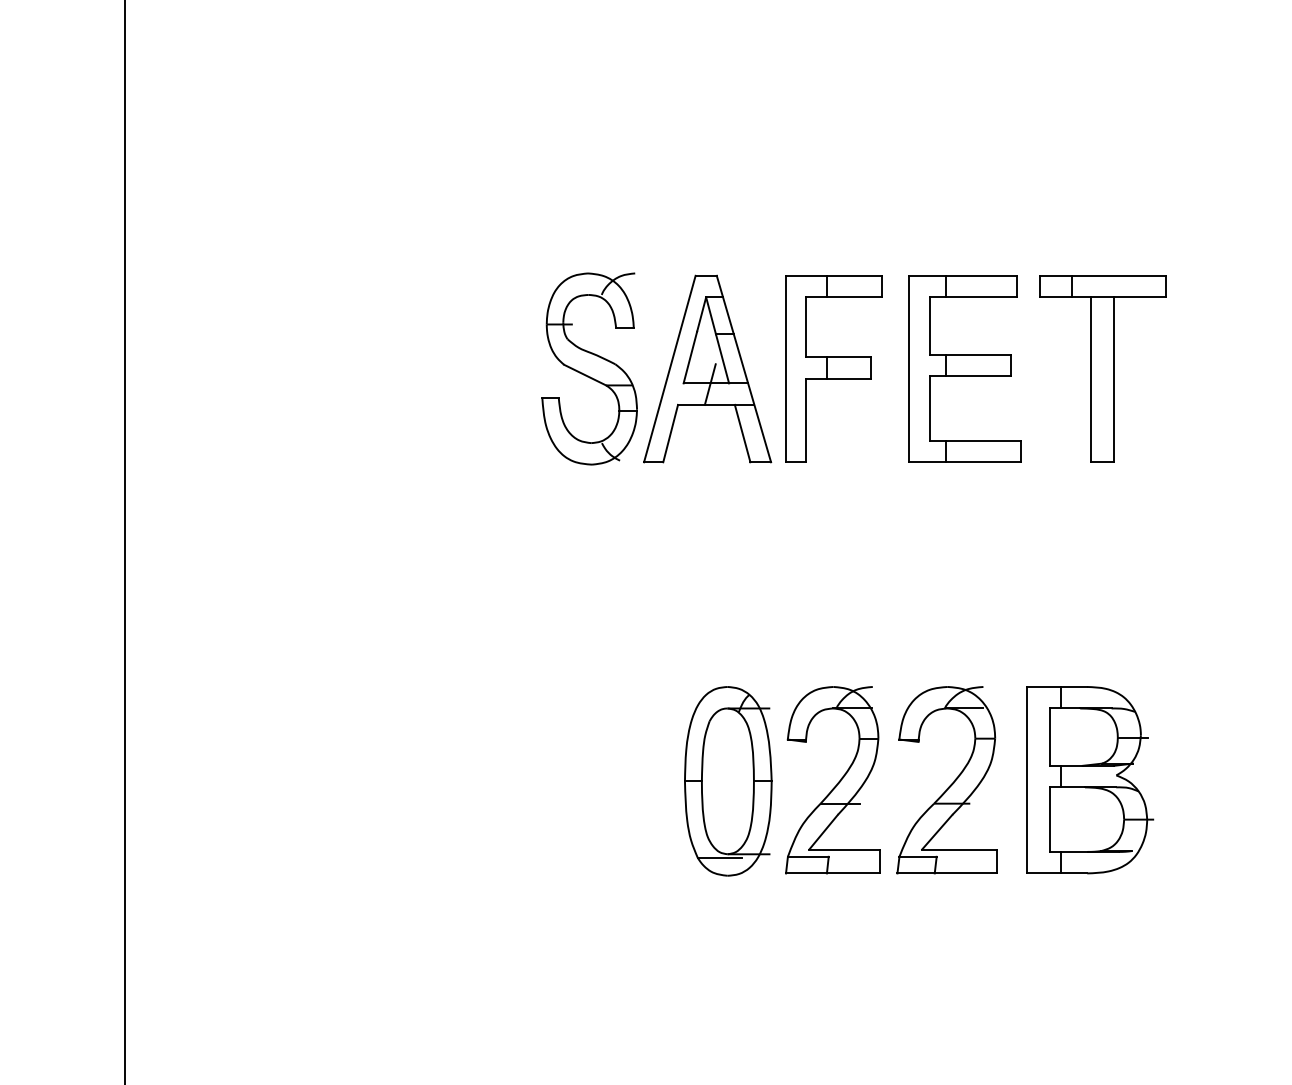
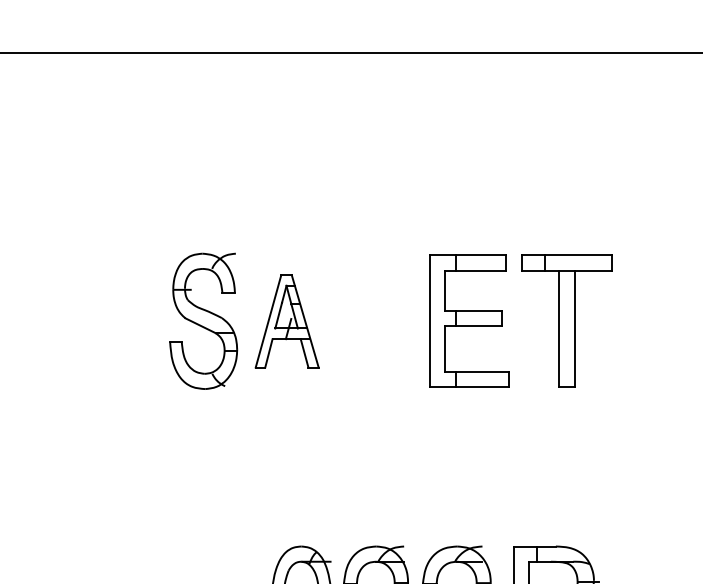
part: (707, 368) -> (287, 321), size x0.7
part: (833, 368) -> (376, 321), removed

